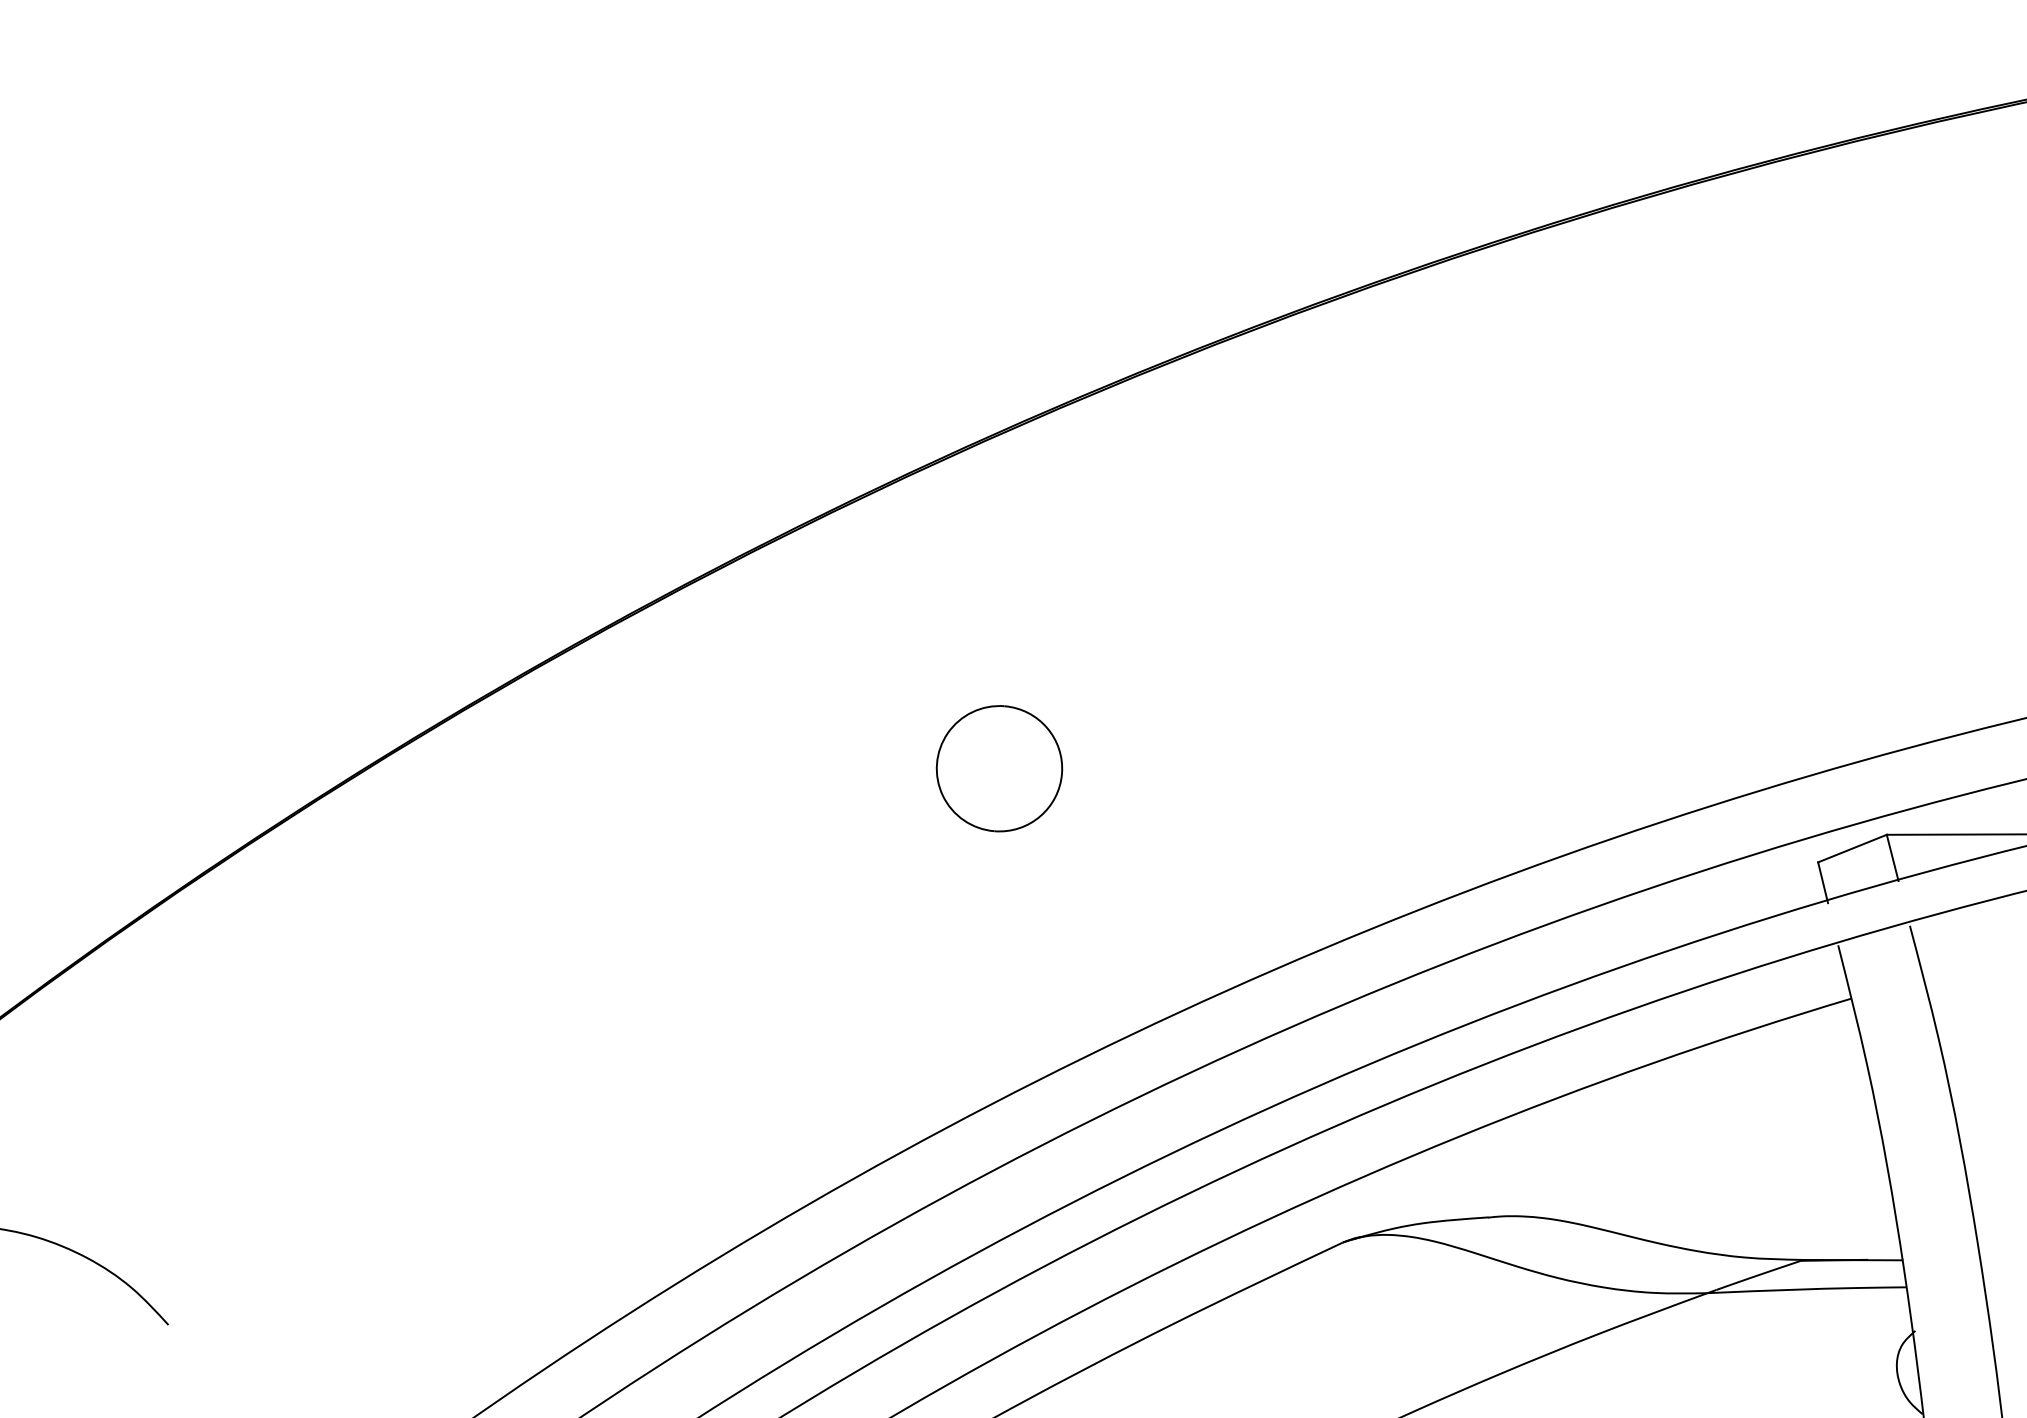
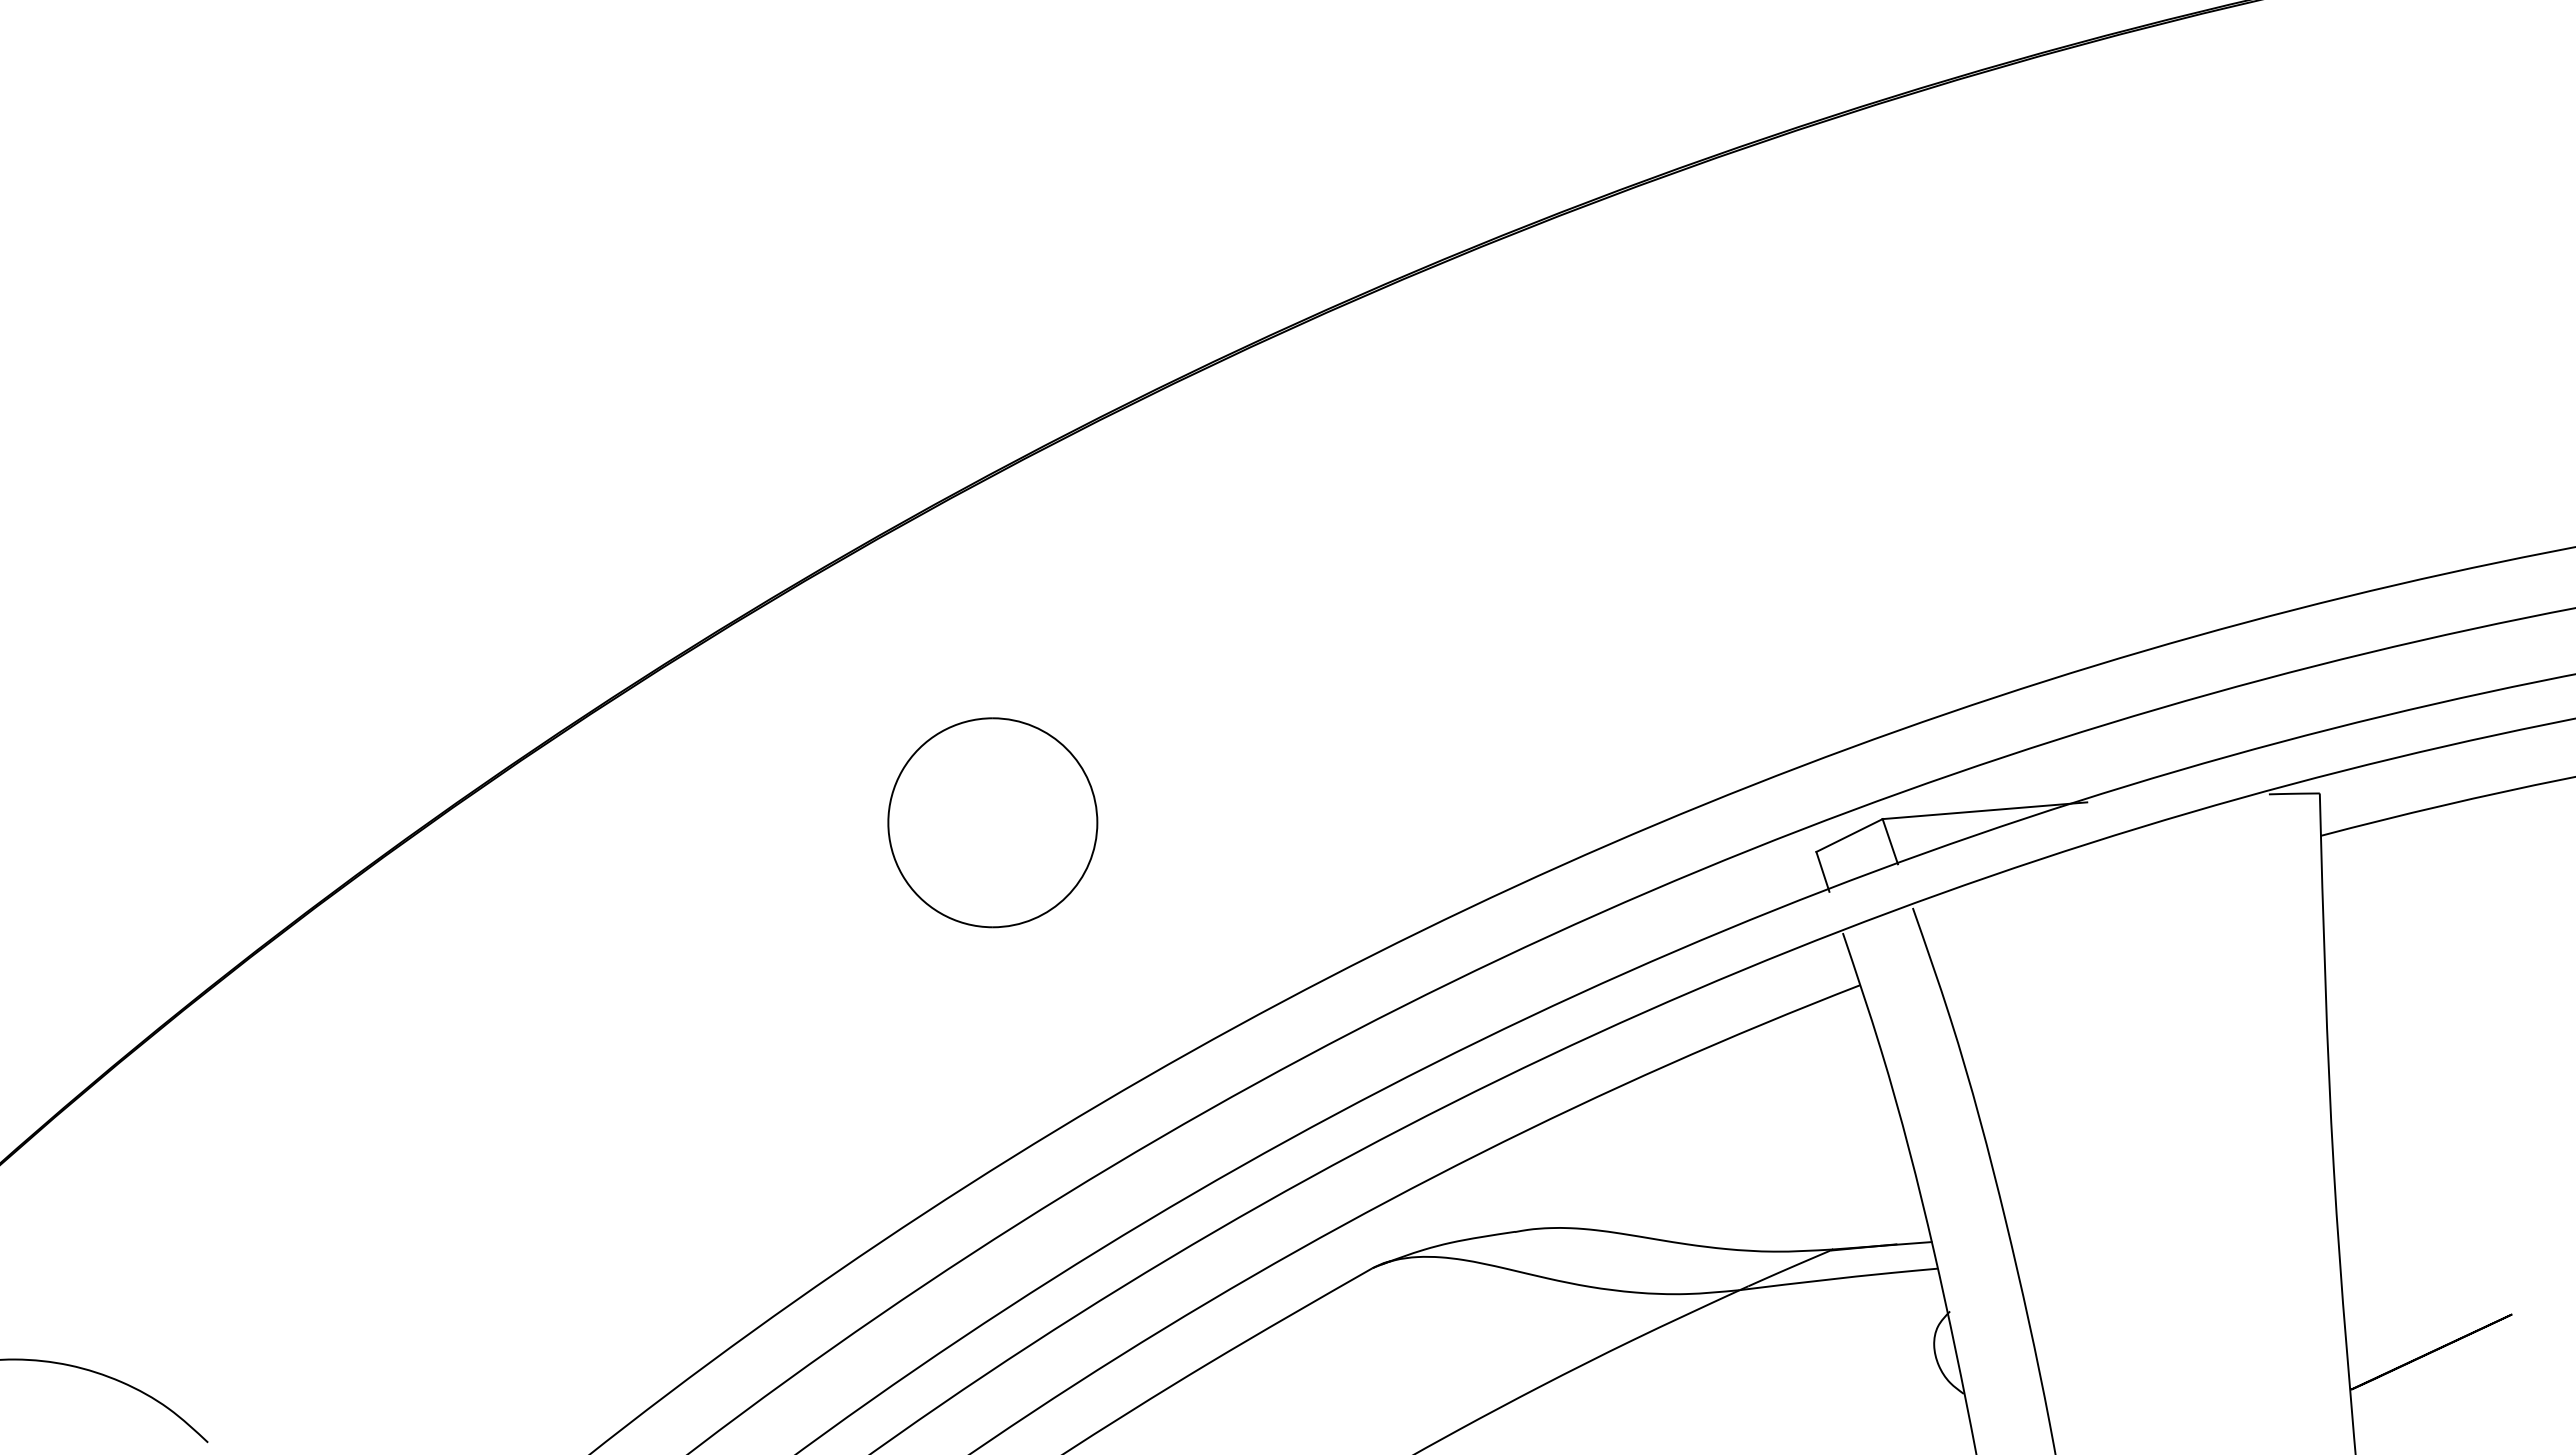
part: (999, 768) -> (992, 822), size x1.67

